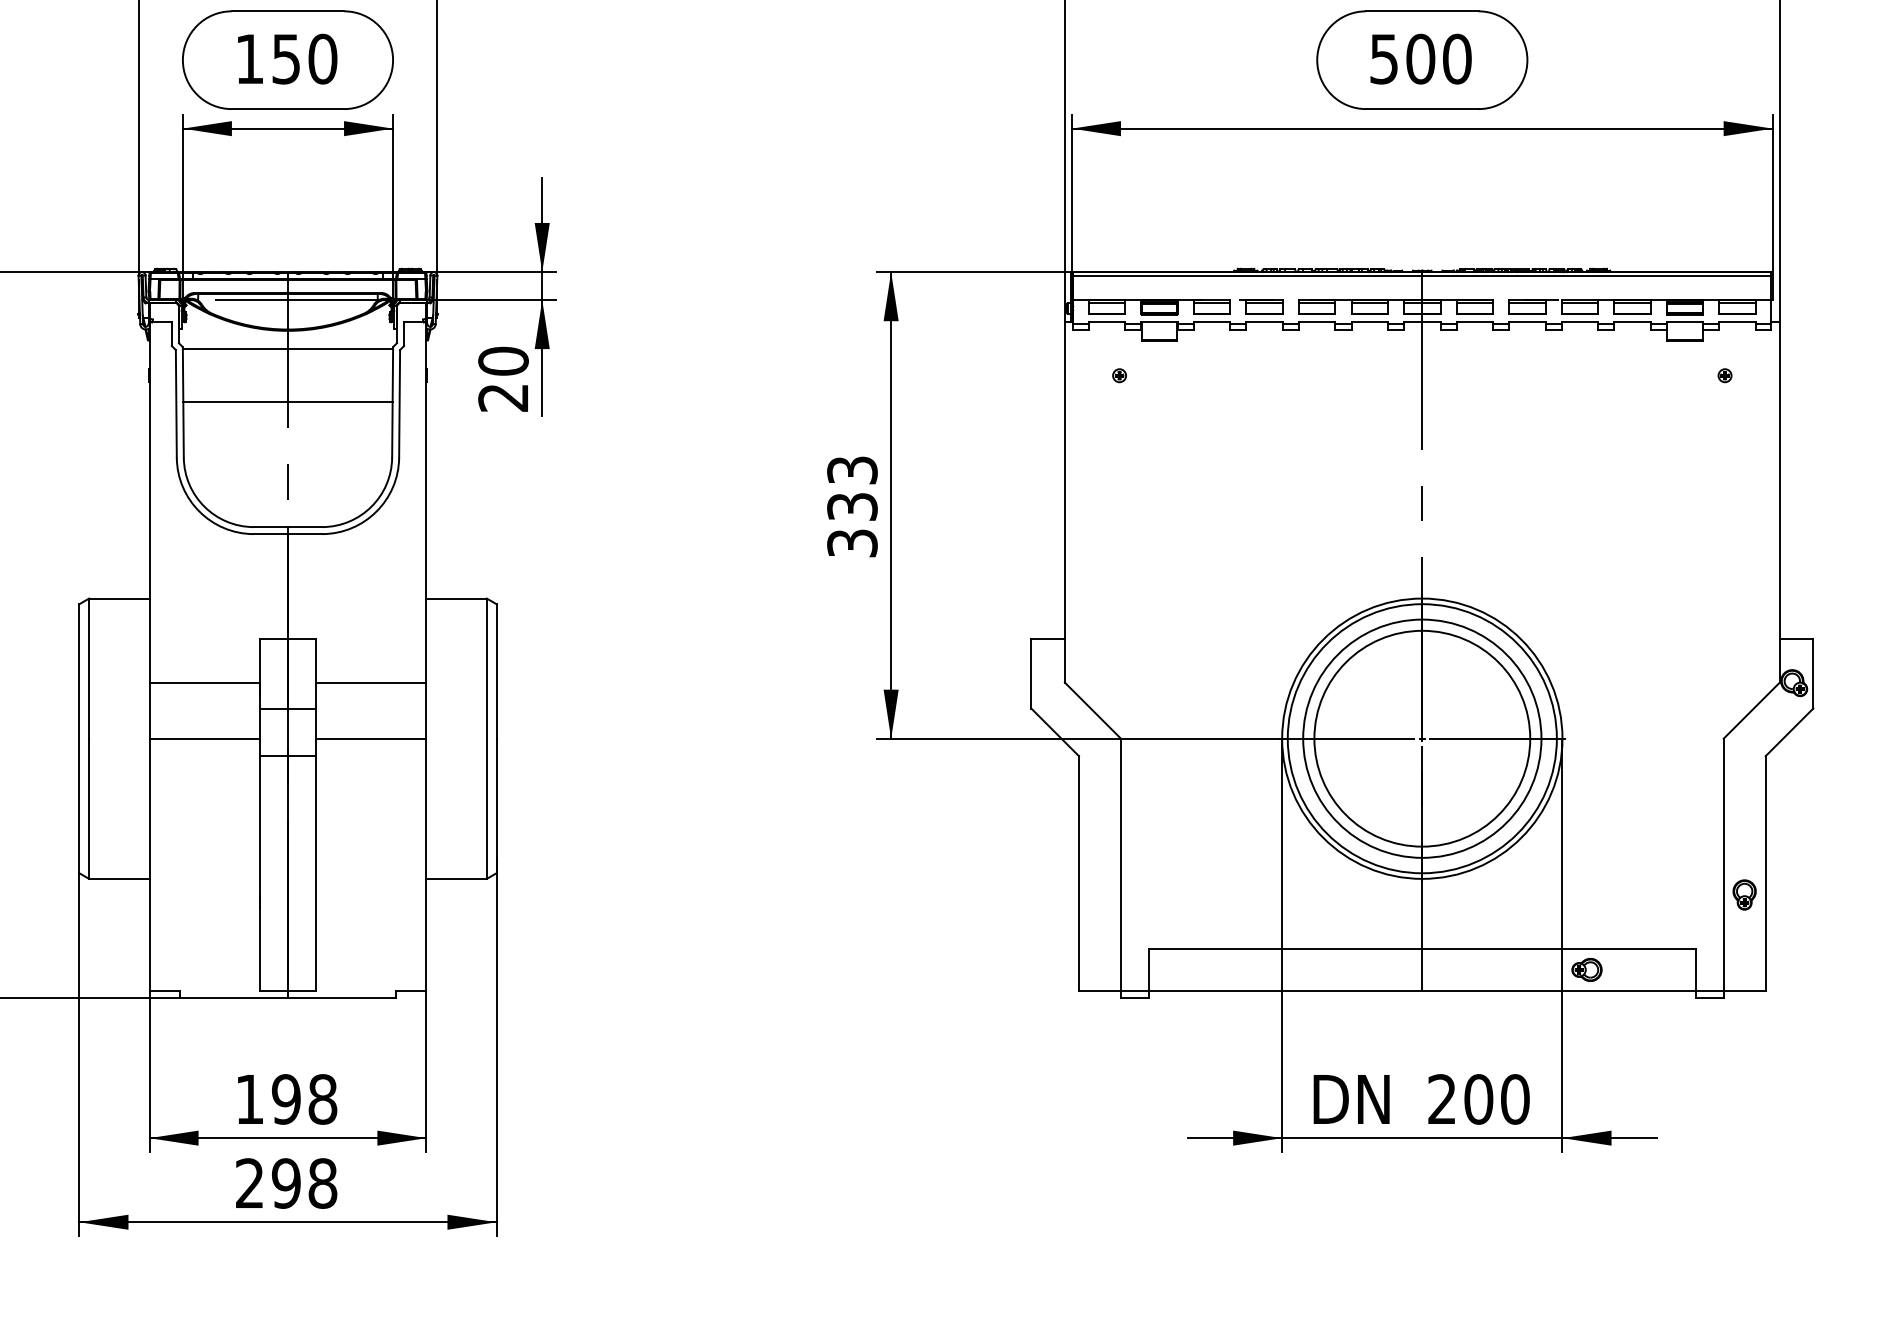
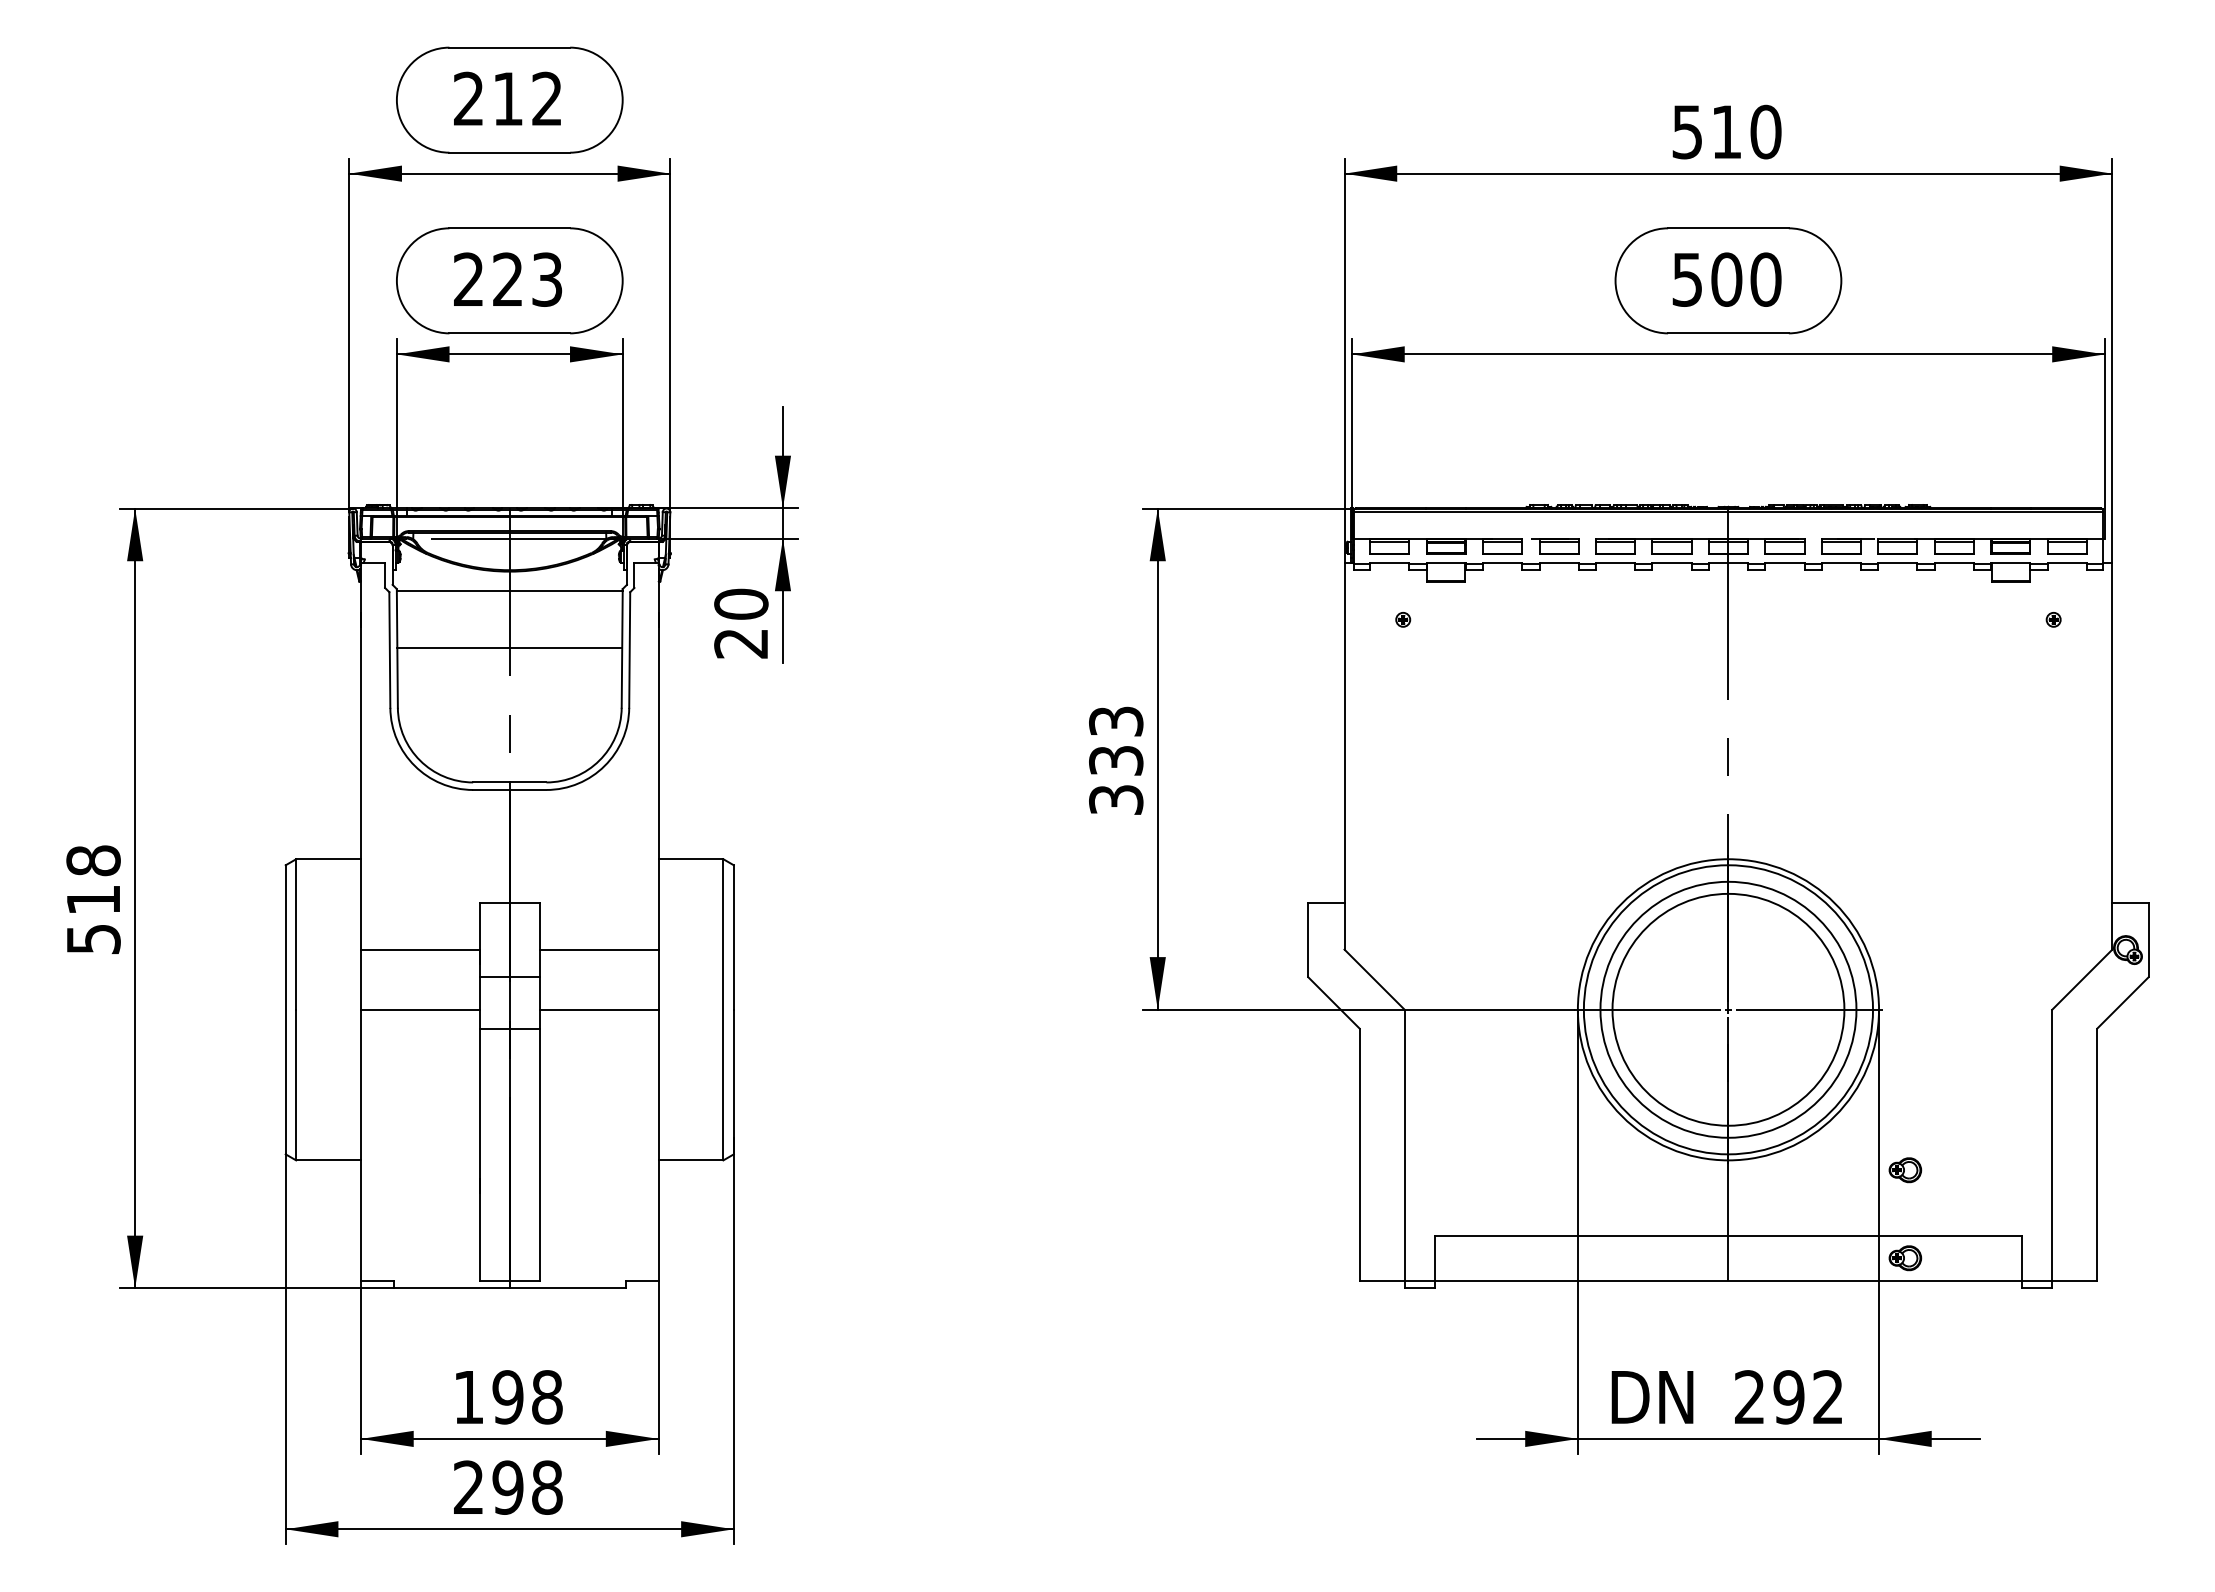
text: (286, 58) -> (508, 279), 150 -> 223
part: (1587, 888) -> (1905, 1170), added
part: (1744, 894) -> (2074, 1177), removed
text: (1496, 1099) -> (1808, 1397), 200 -> 292

